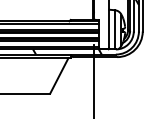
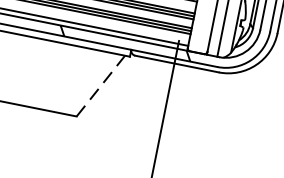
line: (59, 75) -> (101, 85), solid -> dashed

